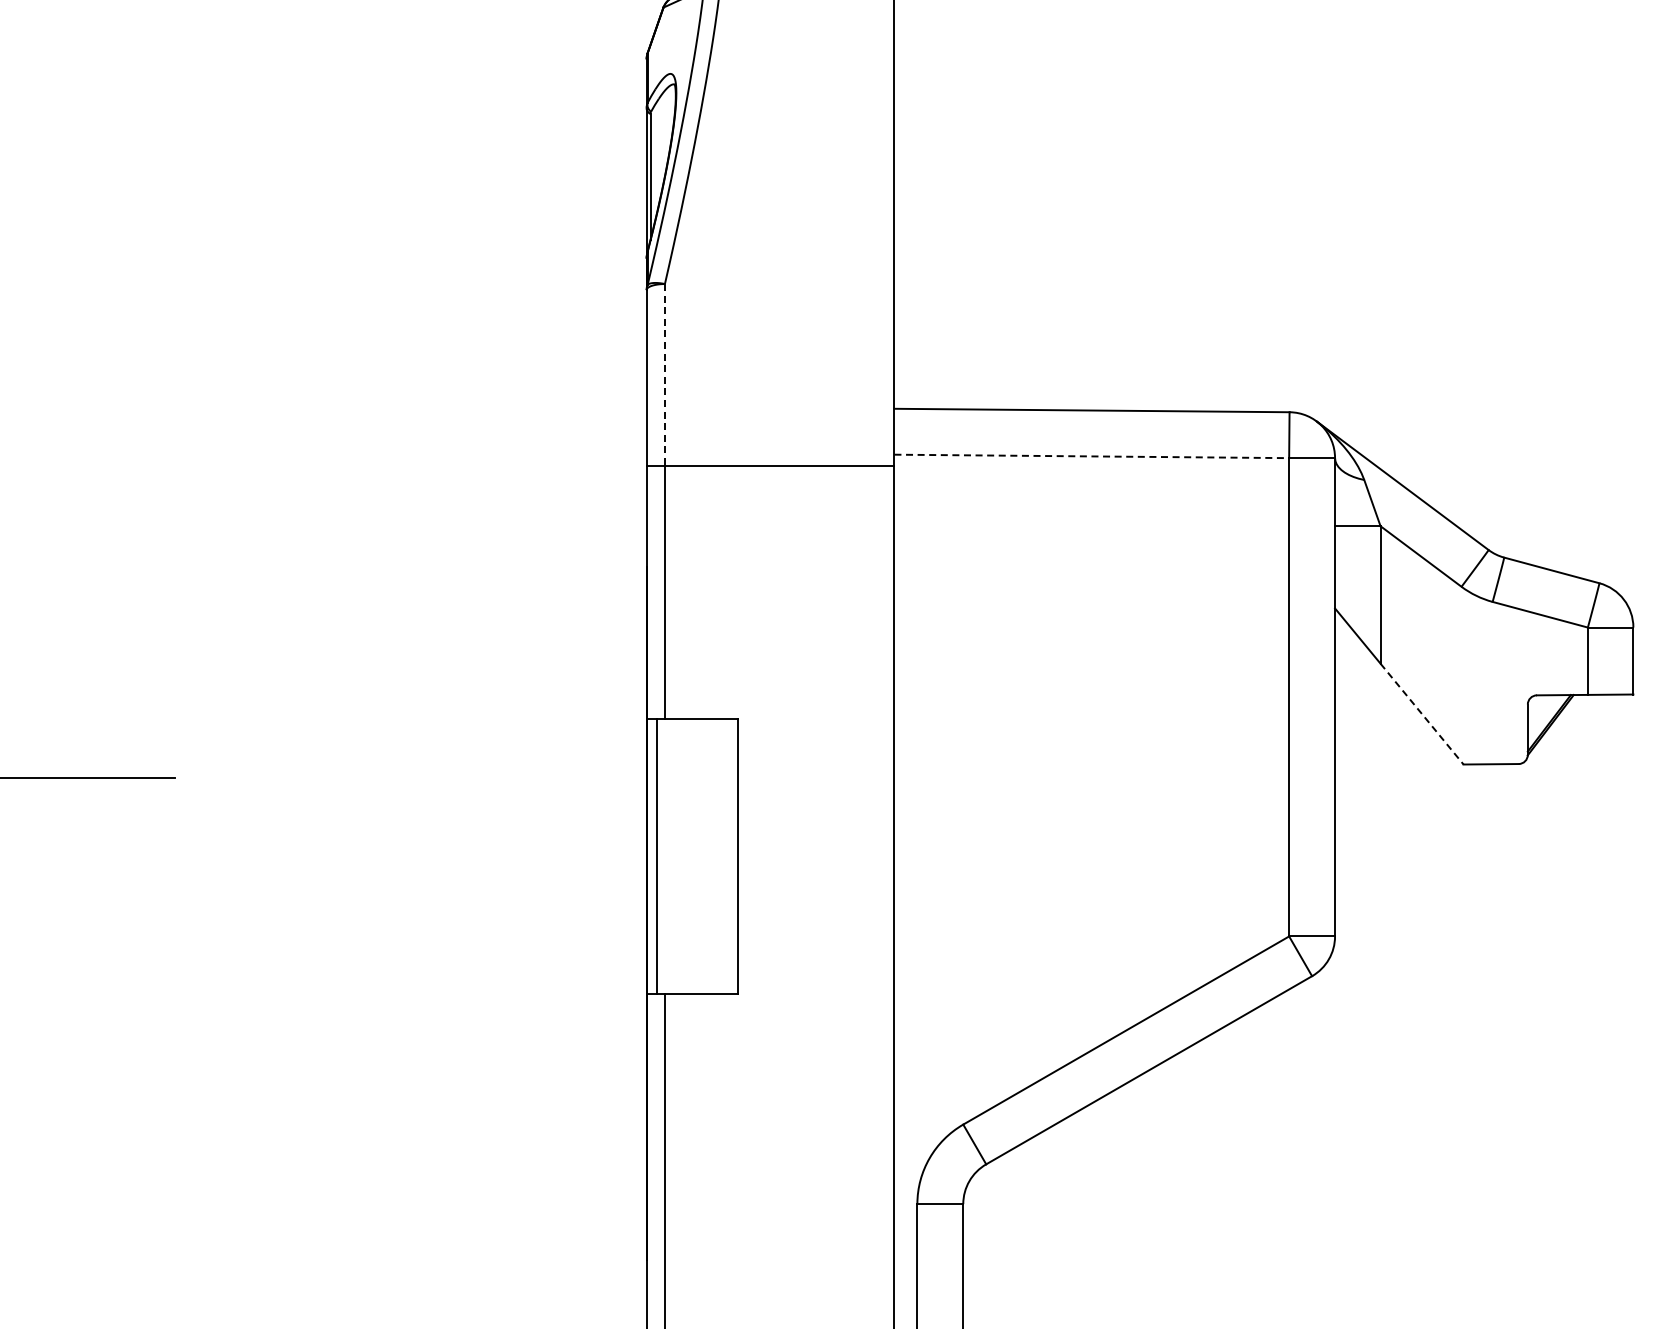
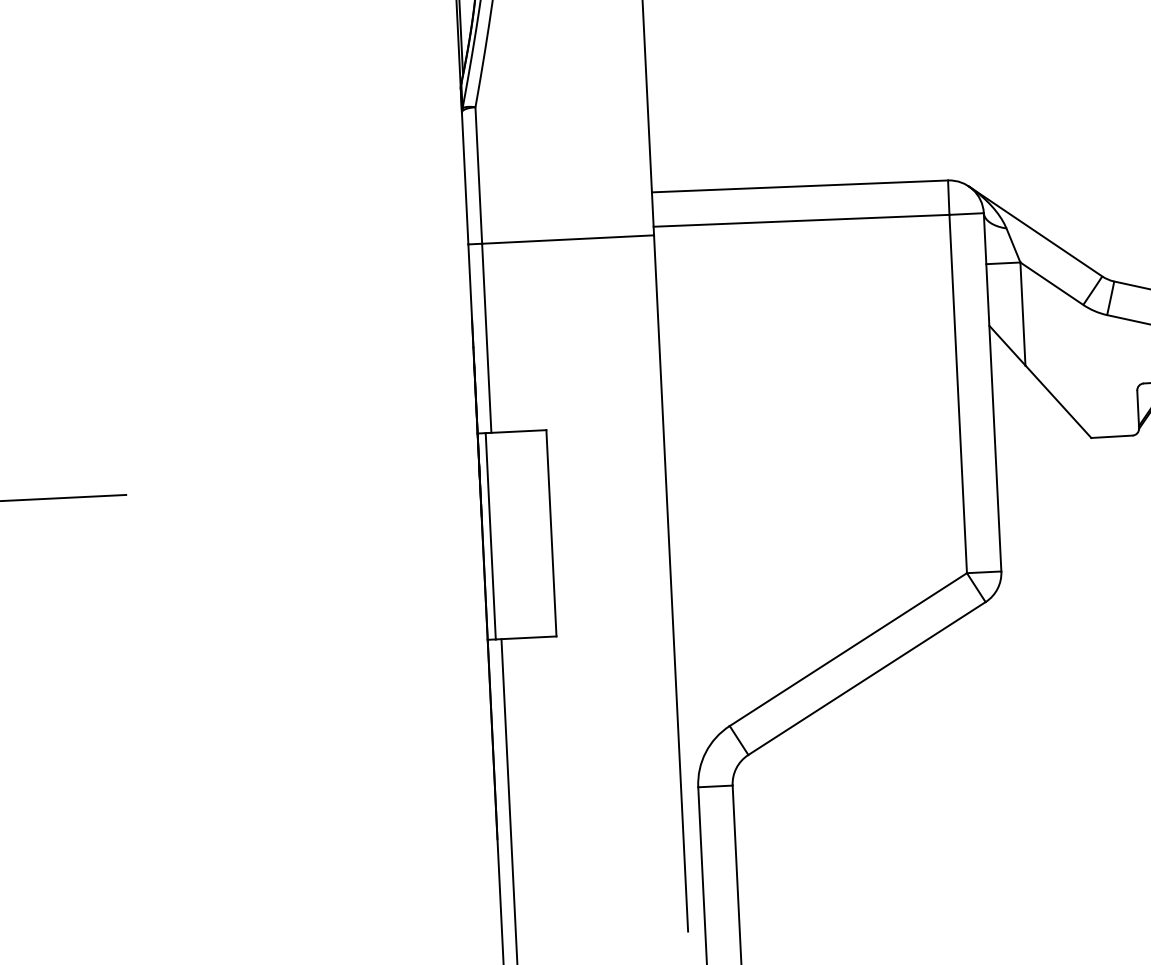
line: (664, 375) -> (478, 175), dashed -> solid
line: (1092, 456) -> (802, 220), dashed -> solid
line: (1422, 714) -> (1058, 402), dashed -> solid

